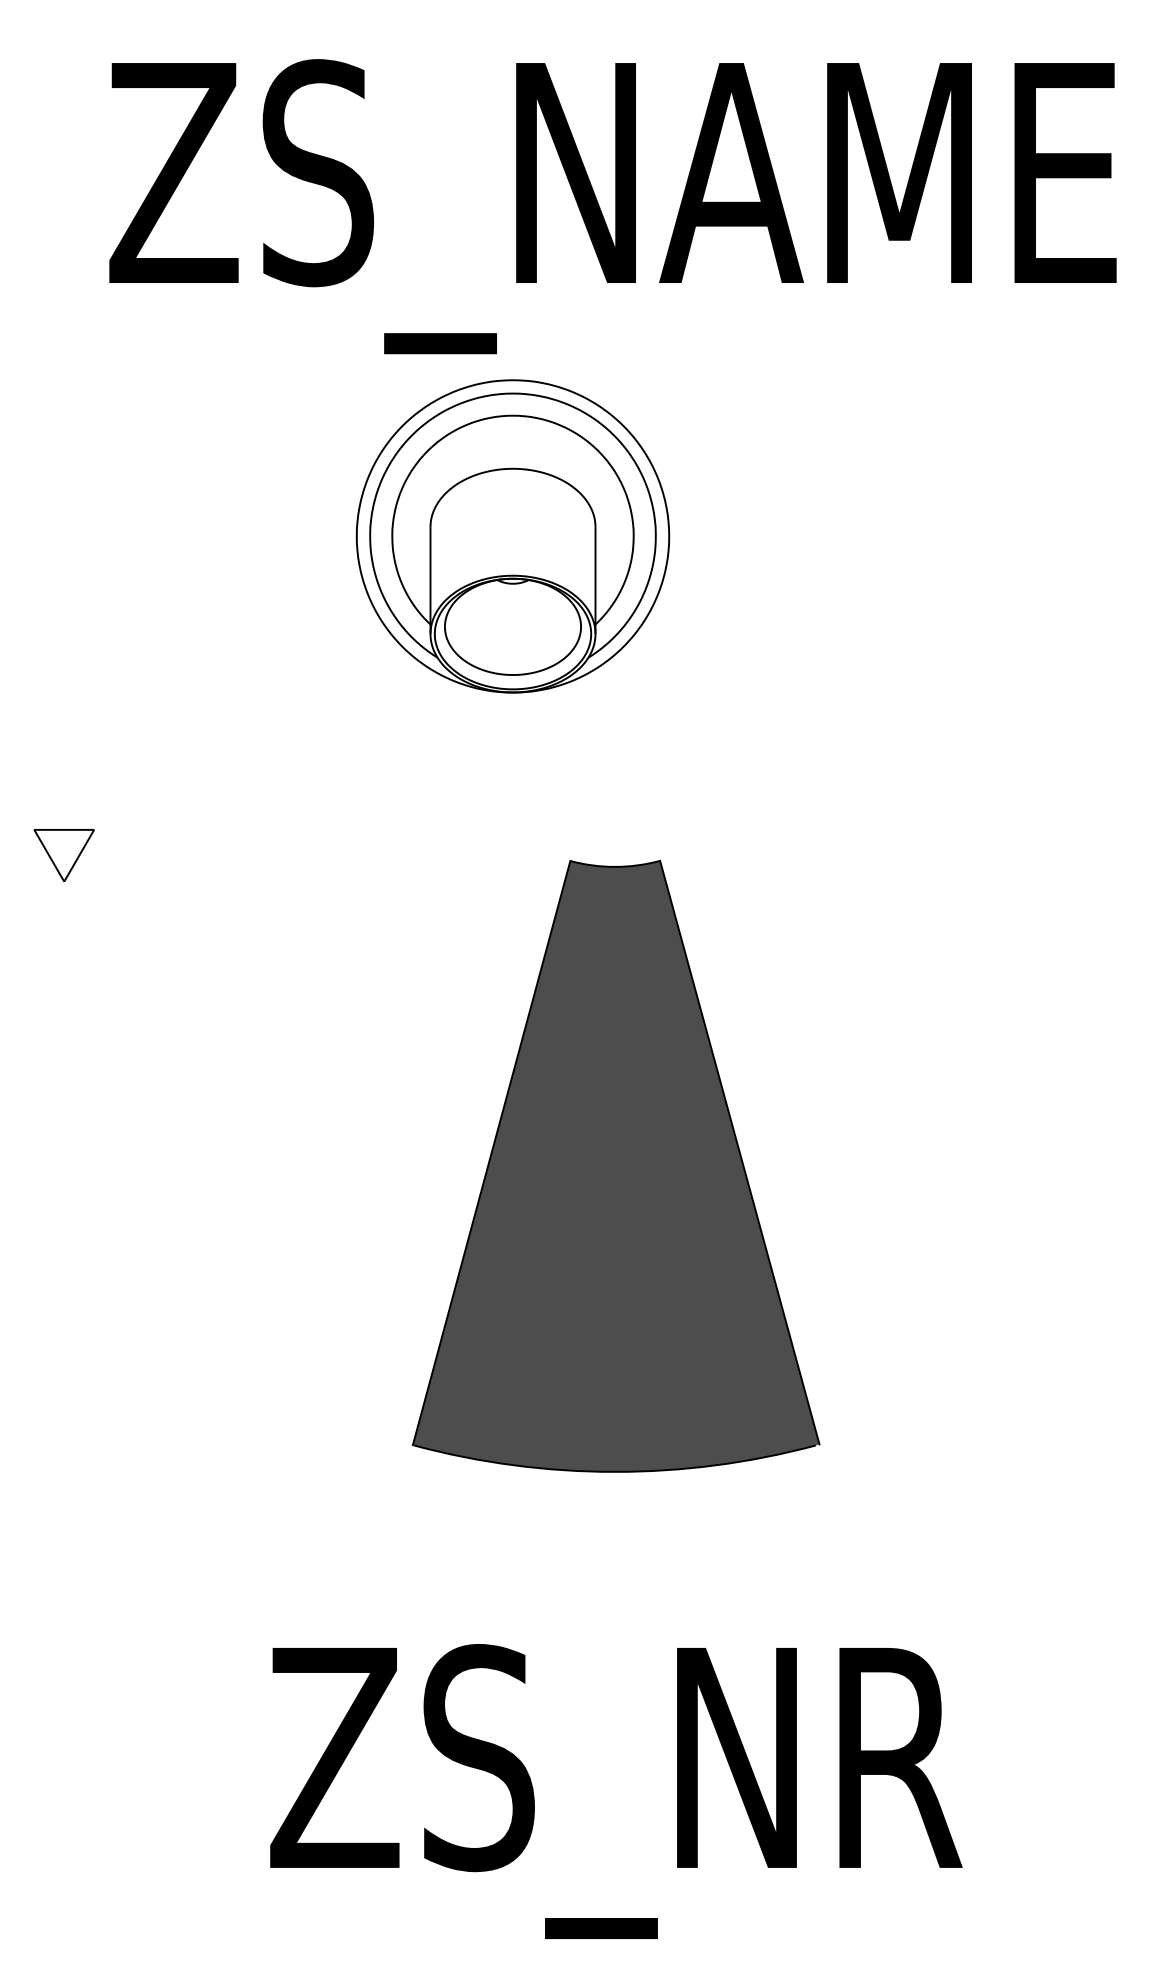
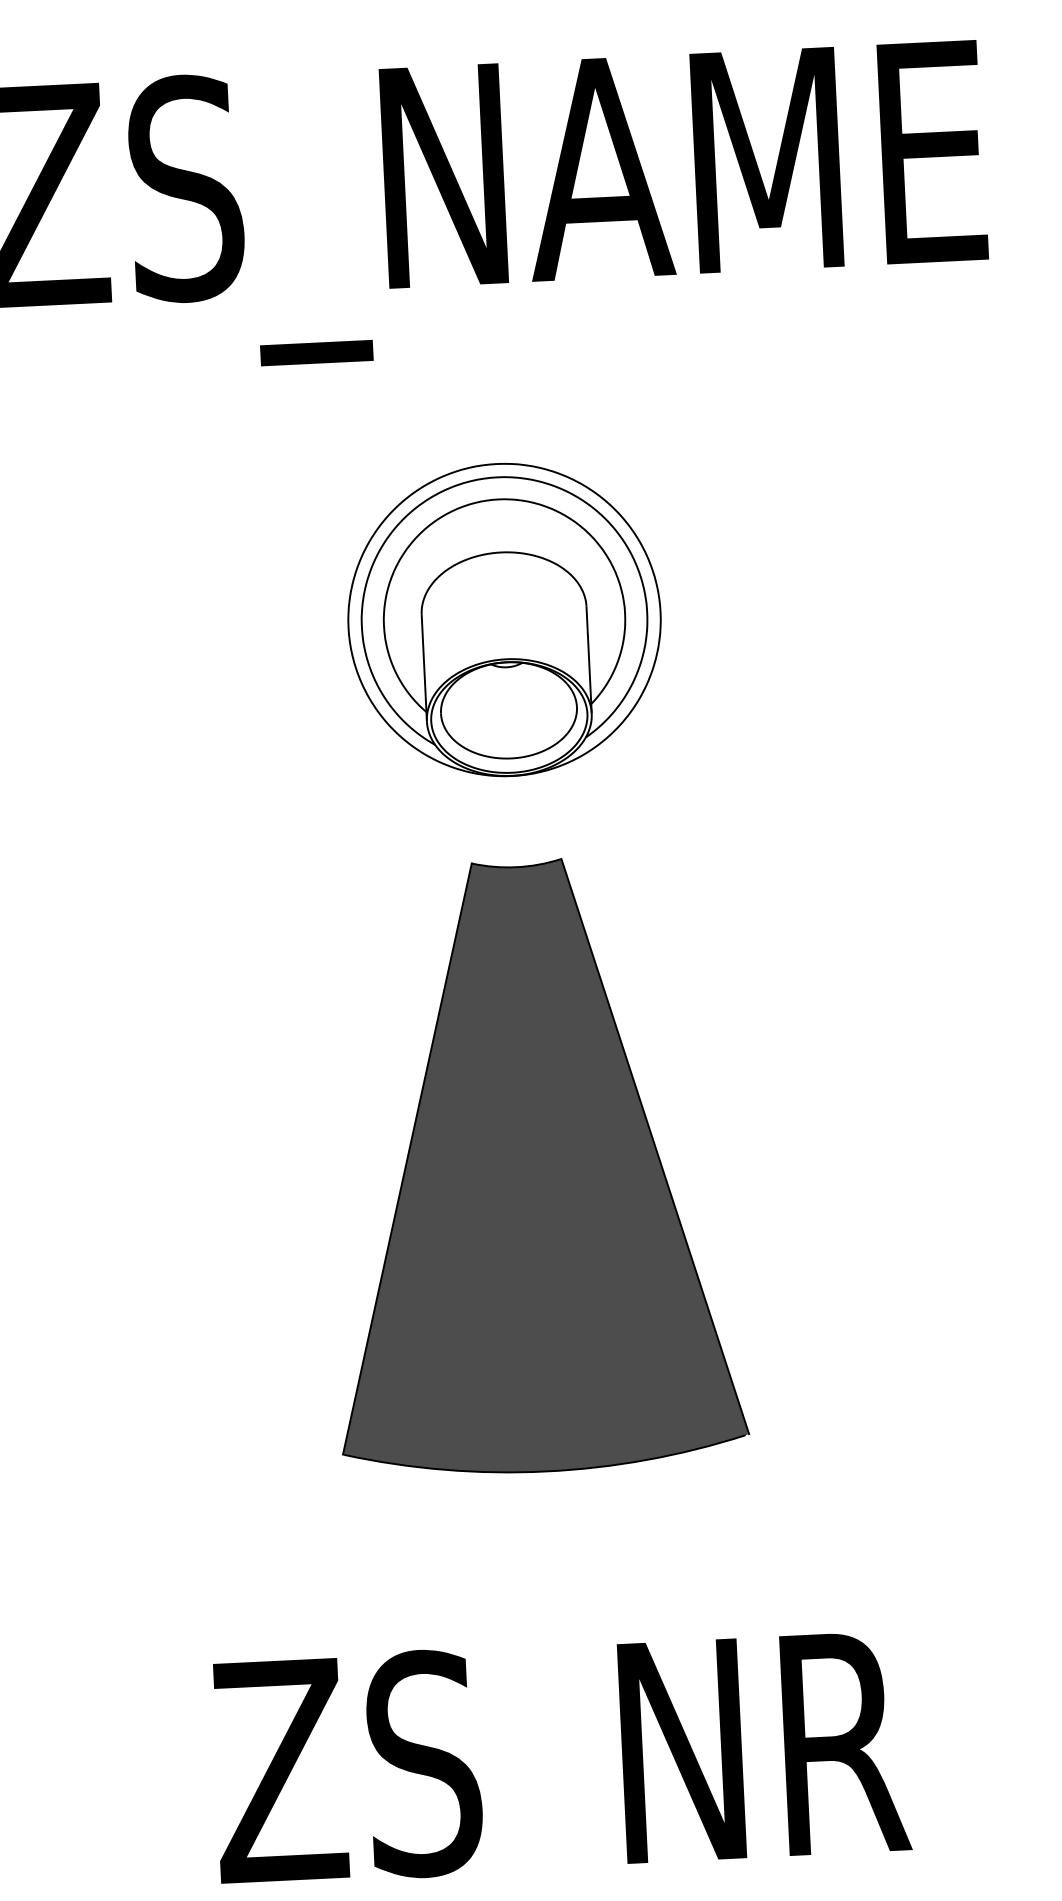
part: (512, 536) -> (504, 620), moved

